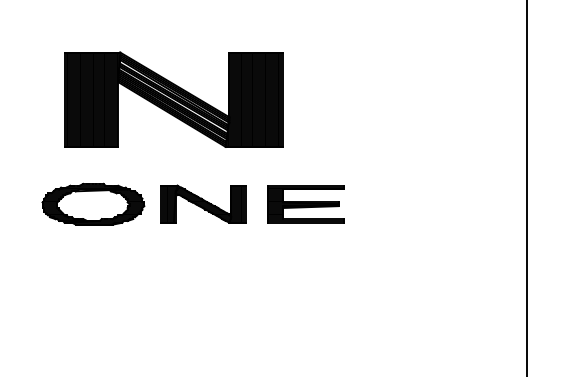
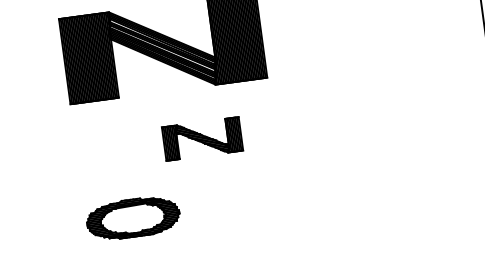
part: (93, 203) -> (133, 217), moved
part: (305, 204) -> (294, 126), removed

